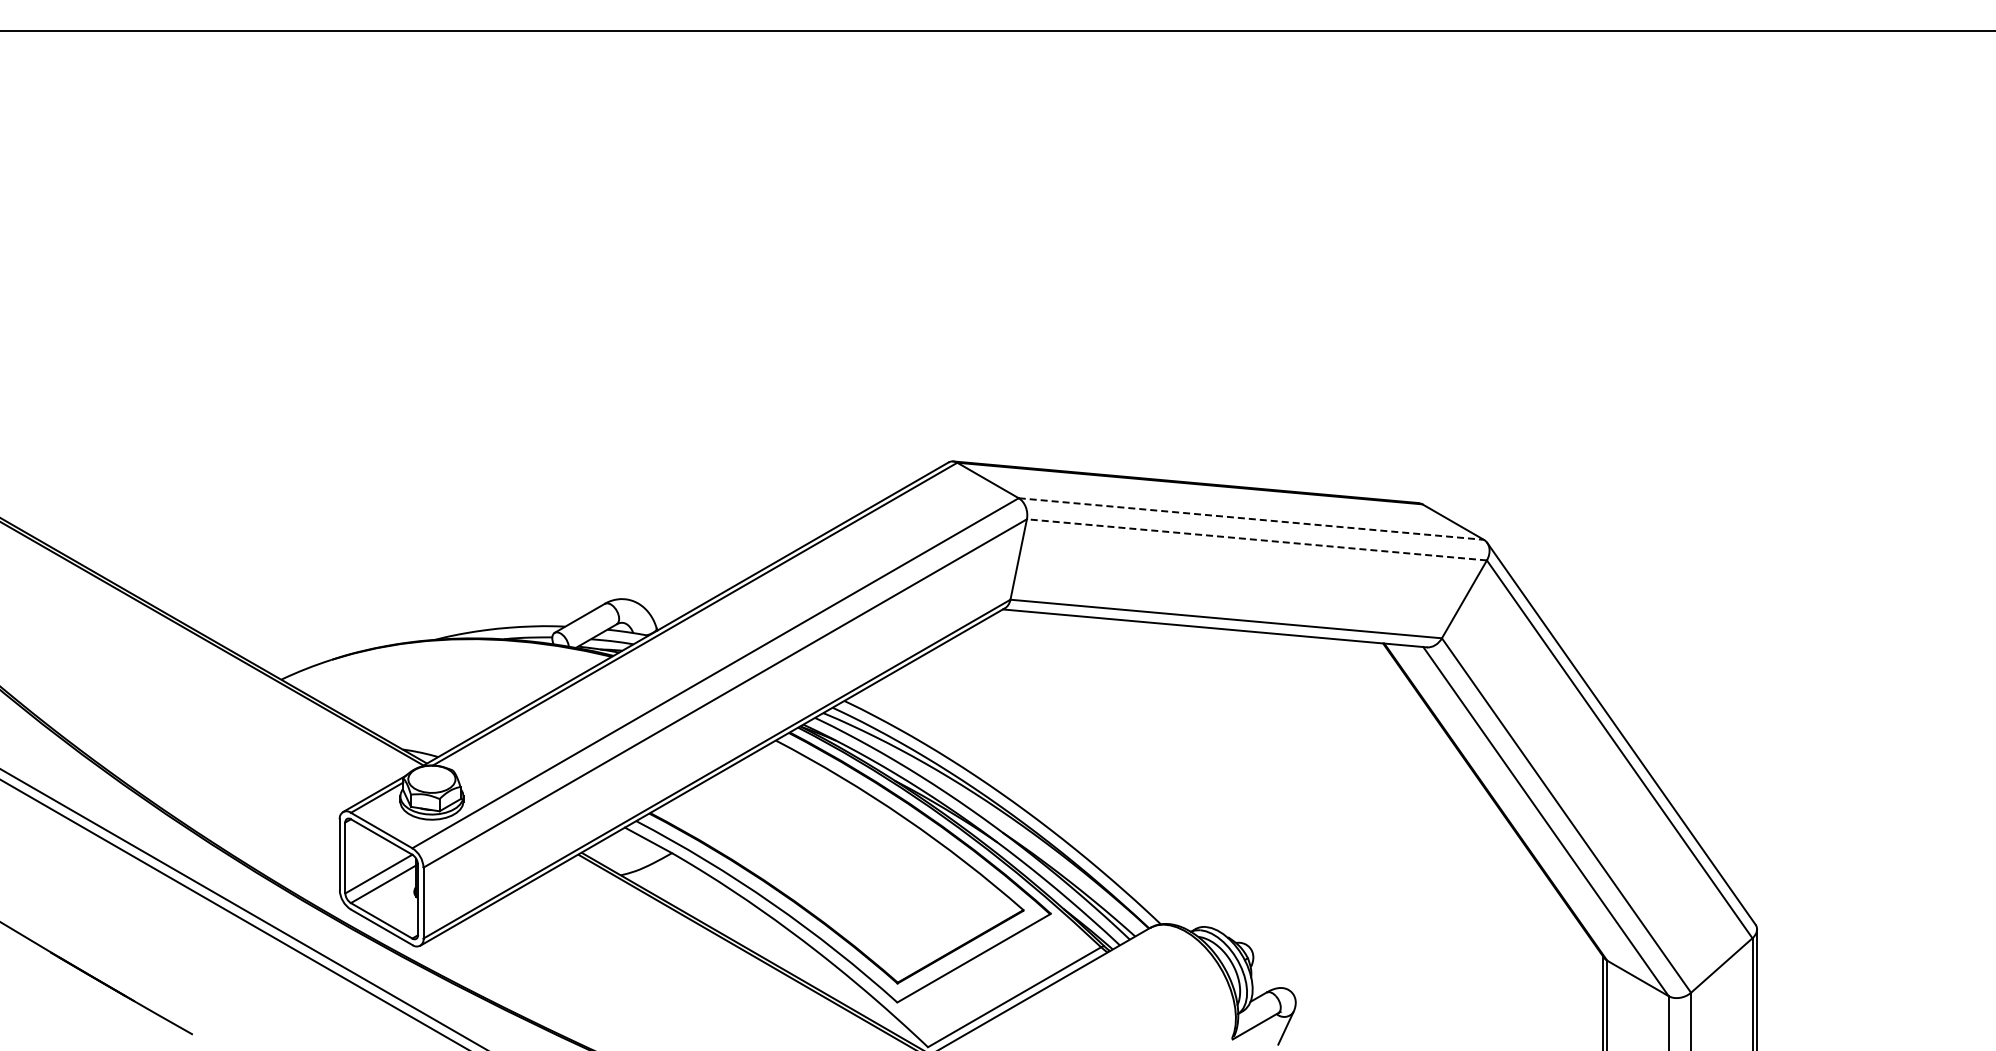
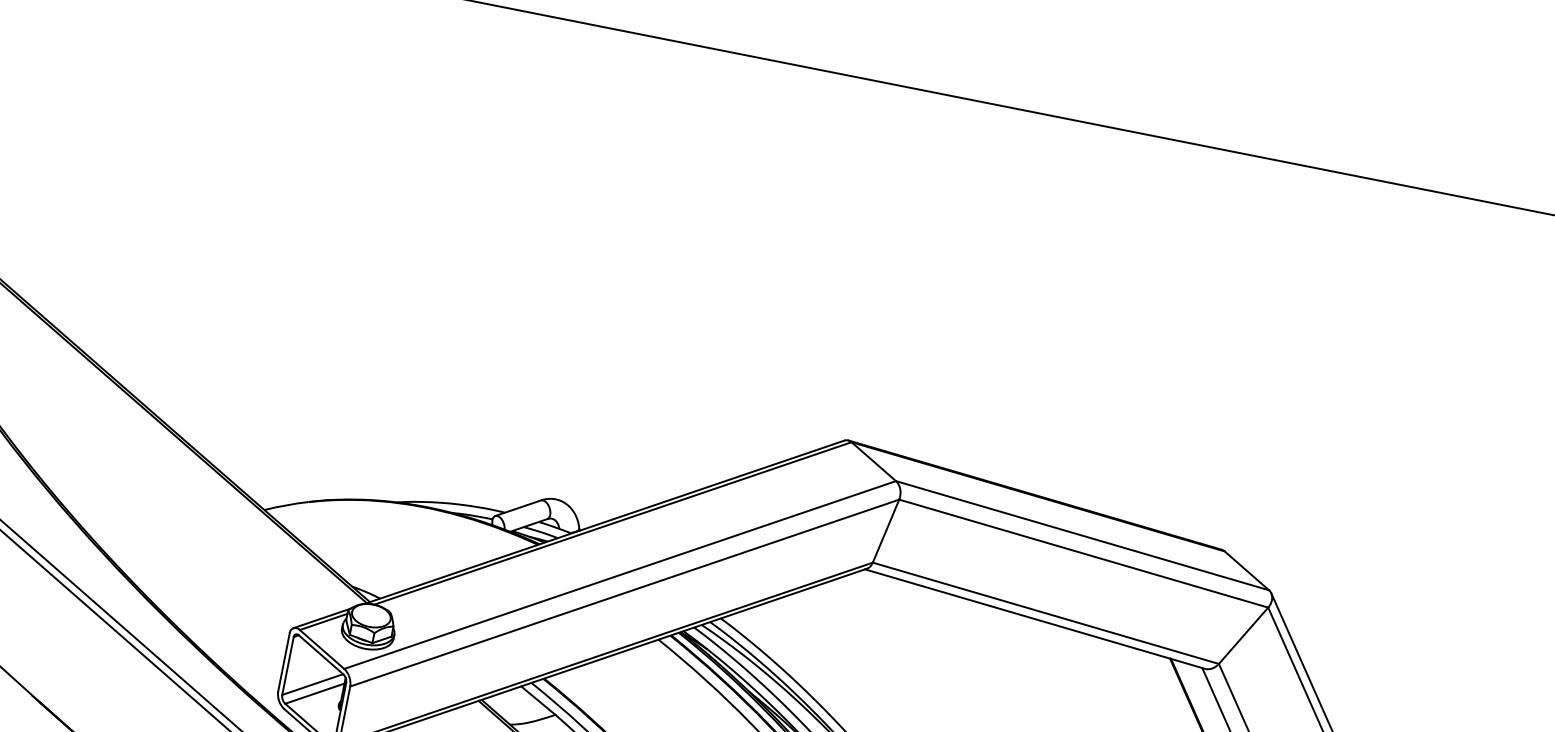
line: (1251, 519) -> (1082, 536), dashed -> solid
line: (1256, 539) -> (1083, 553), dashed -> solid

